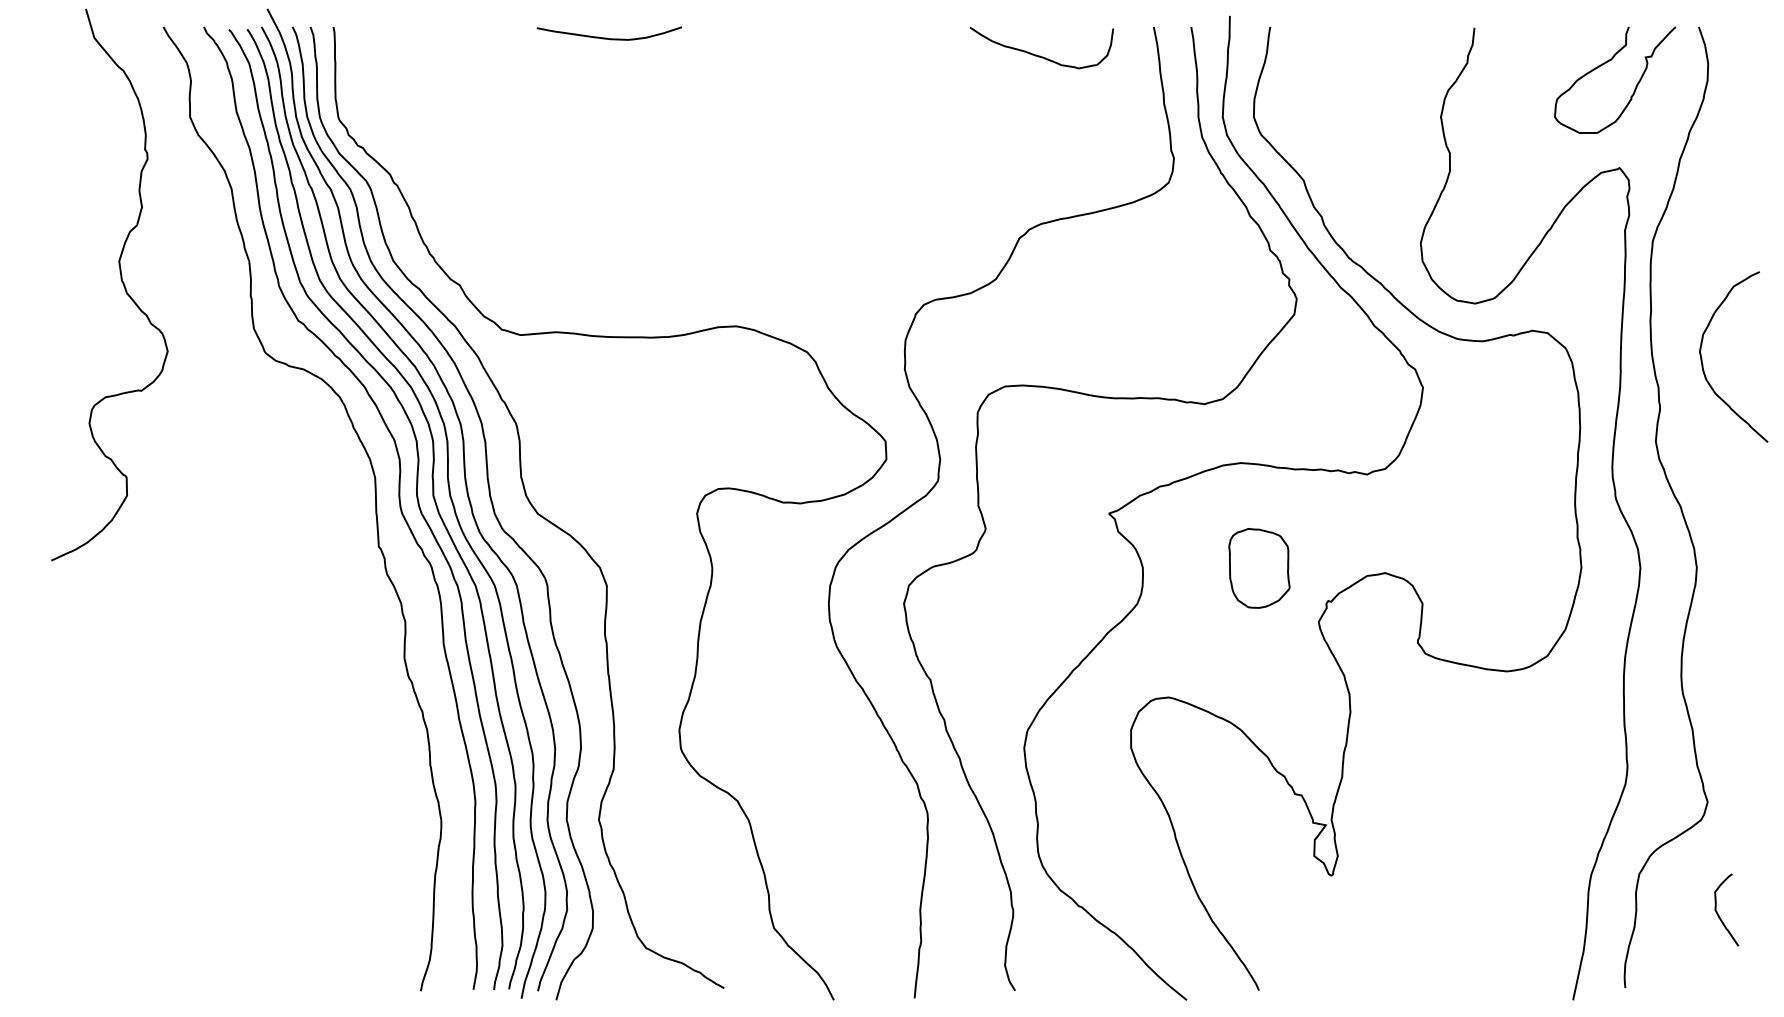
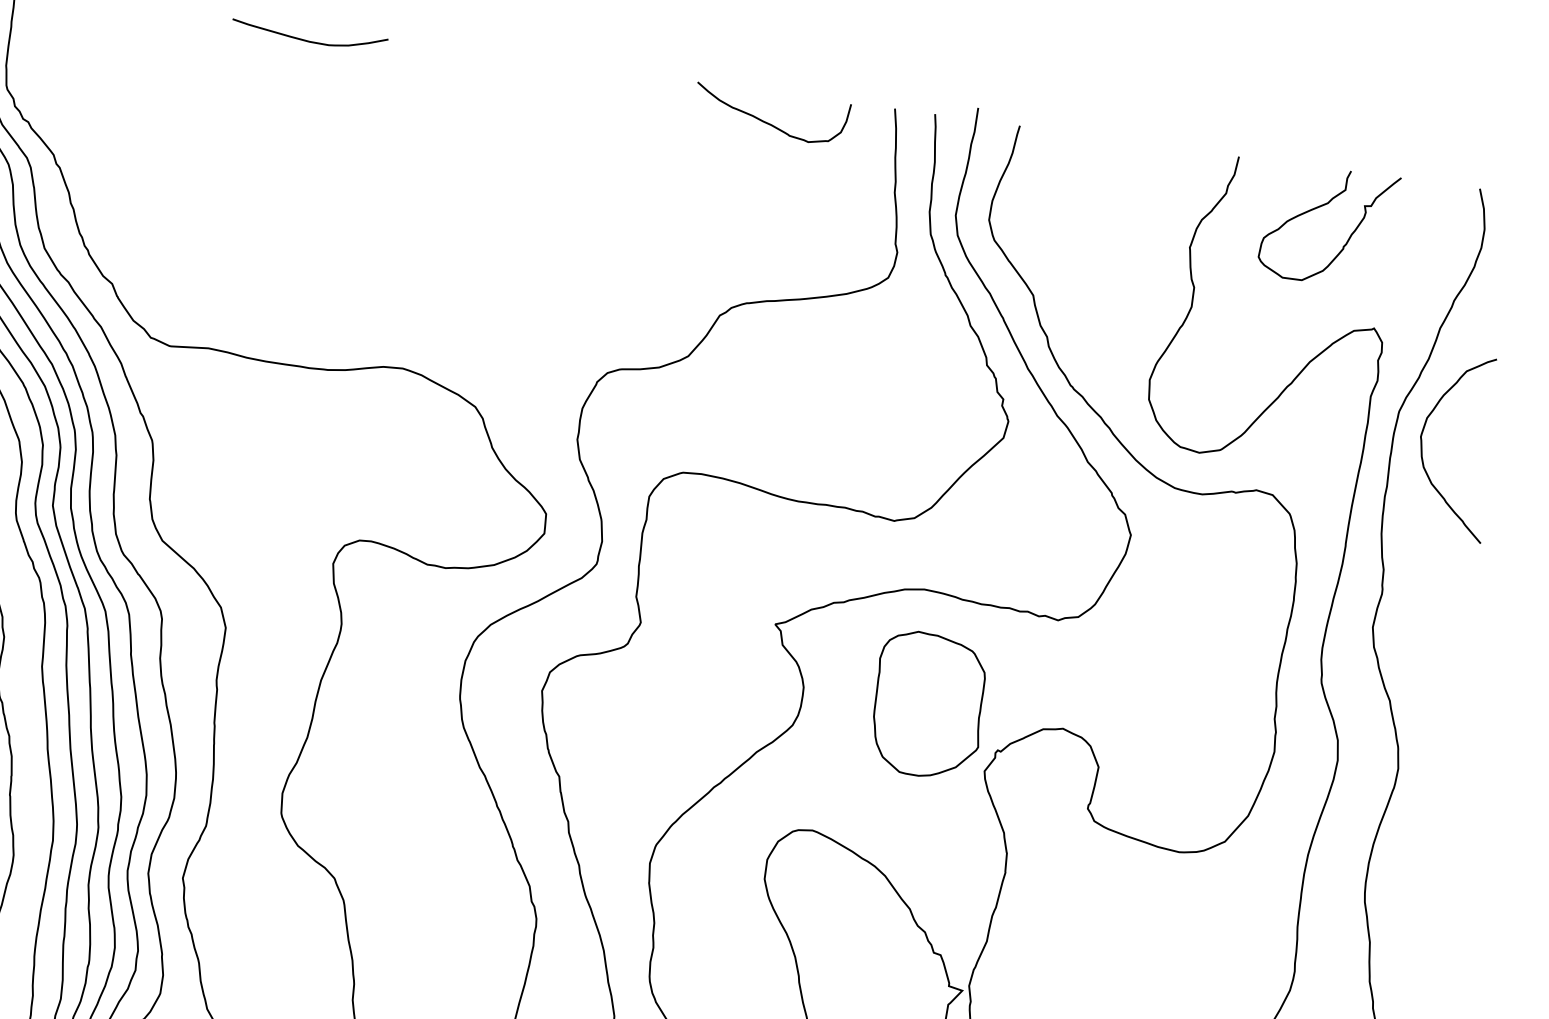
curve: (1606, 63) -> (1321, 207), moved
curve: (1703, 364) -> (1422, 450), moved
part: (1259, 568) -> (928, 705), size x1.67

